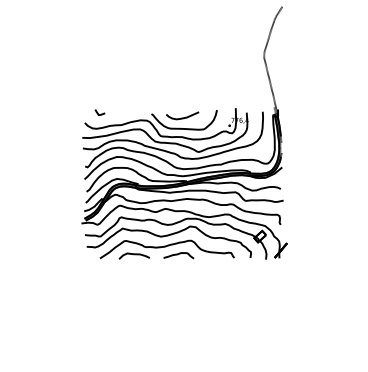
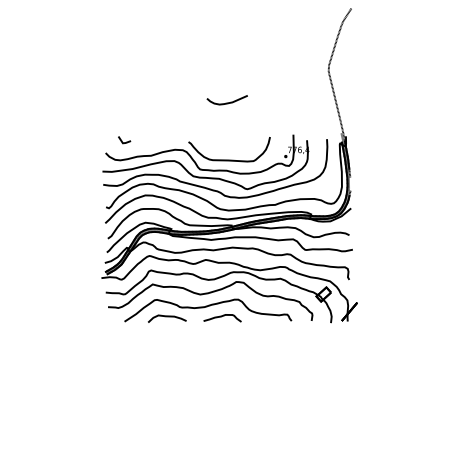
curve: (181, 117) -> (226, 102), moved

